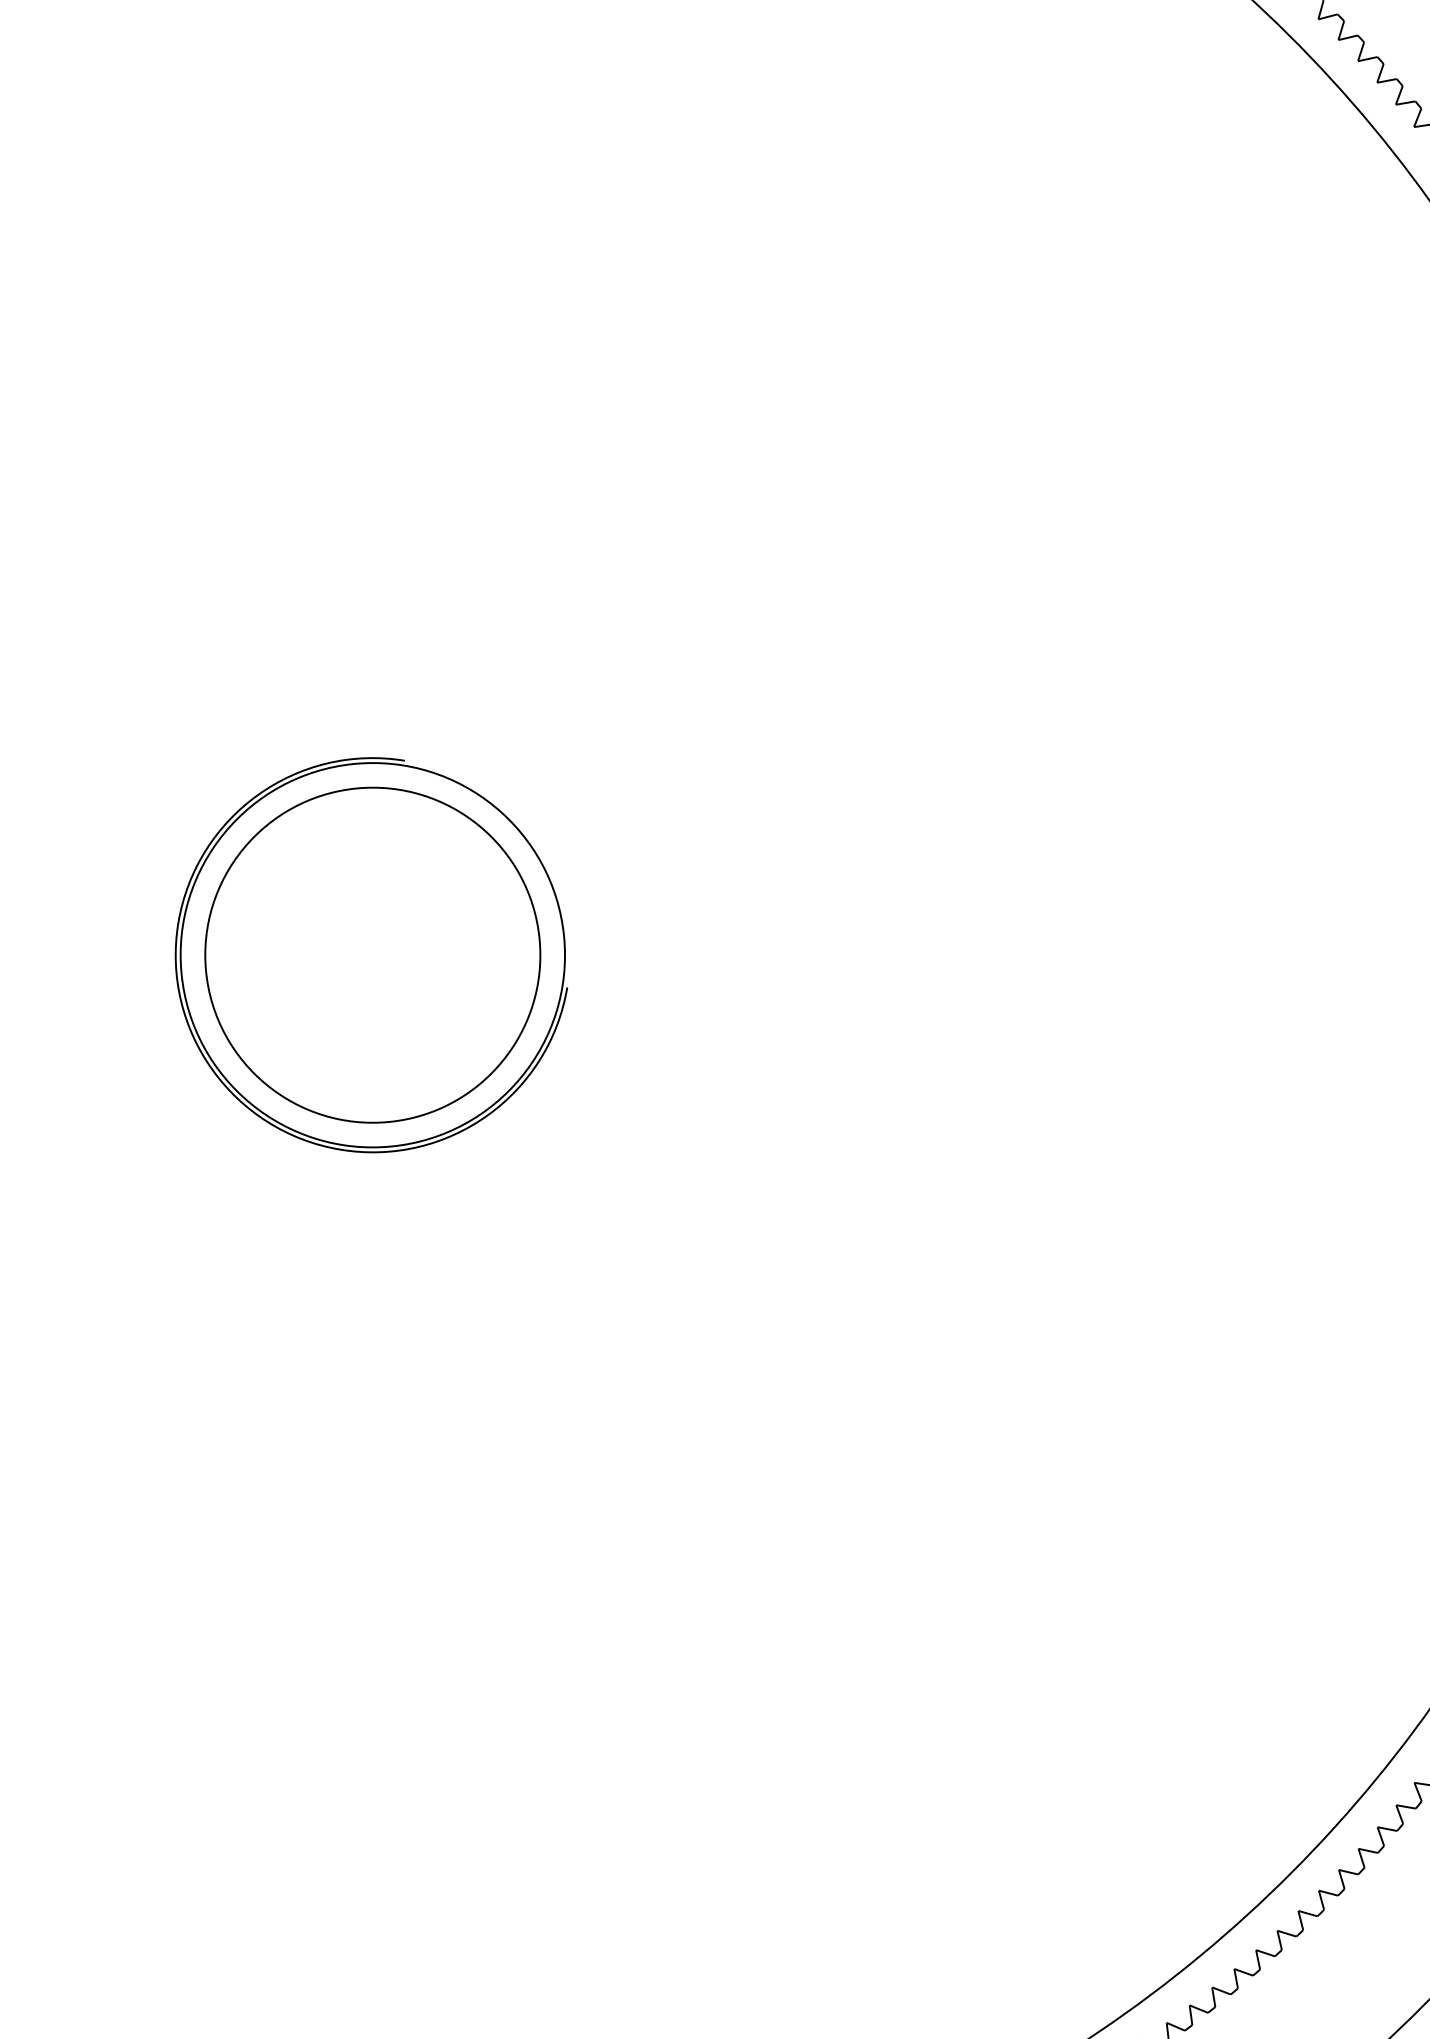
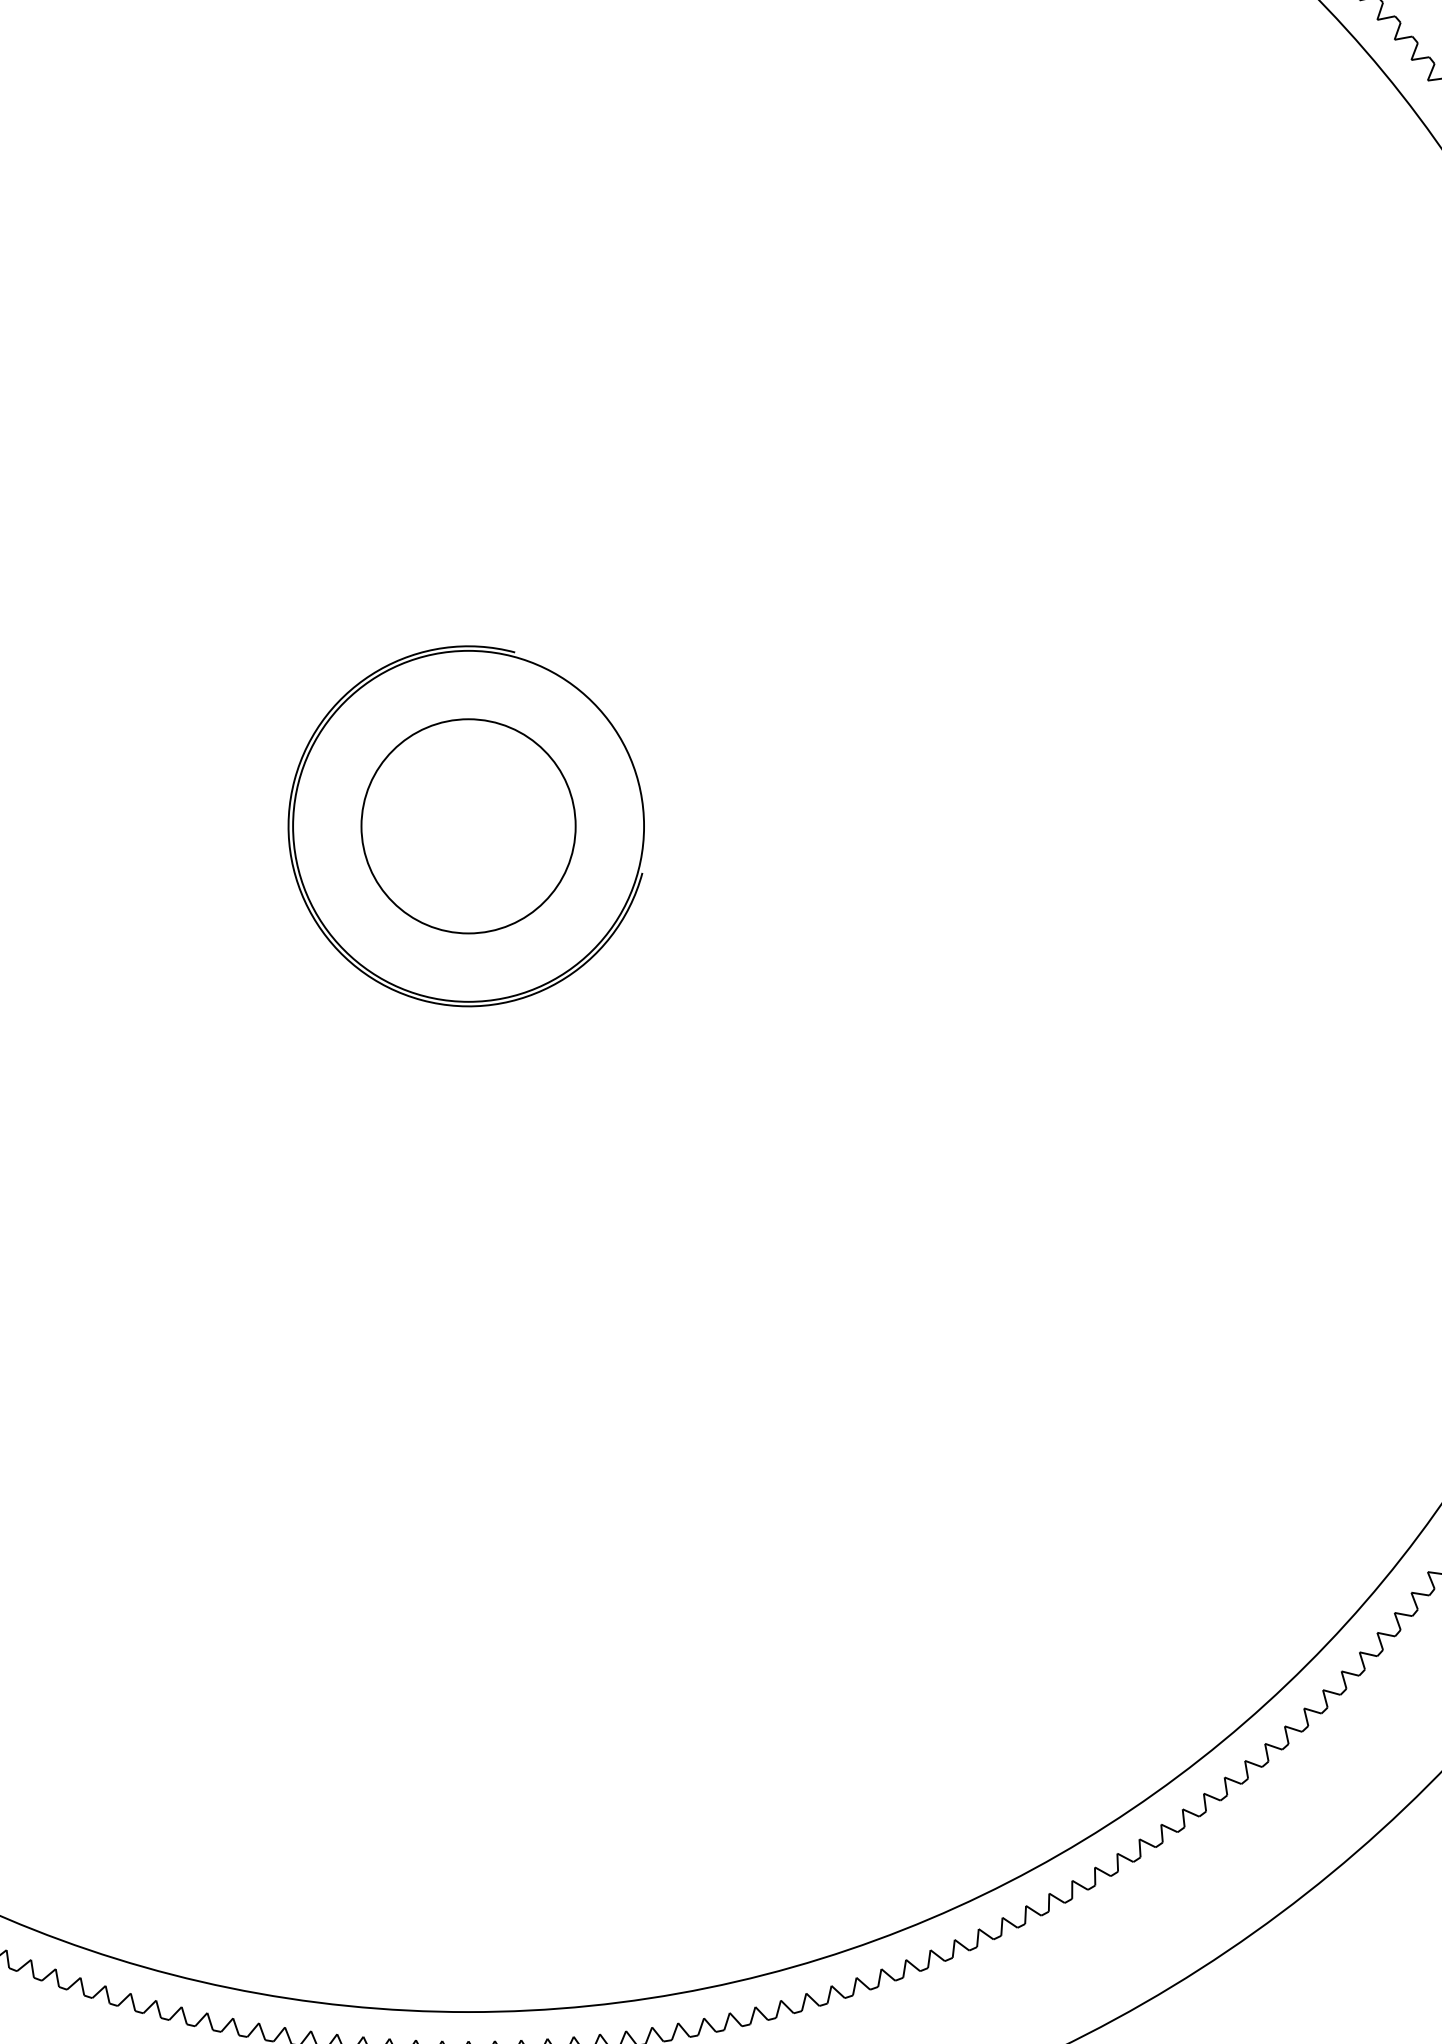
circle: (372, 955) -> (468, 826), size x0.7

